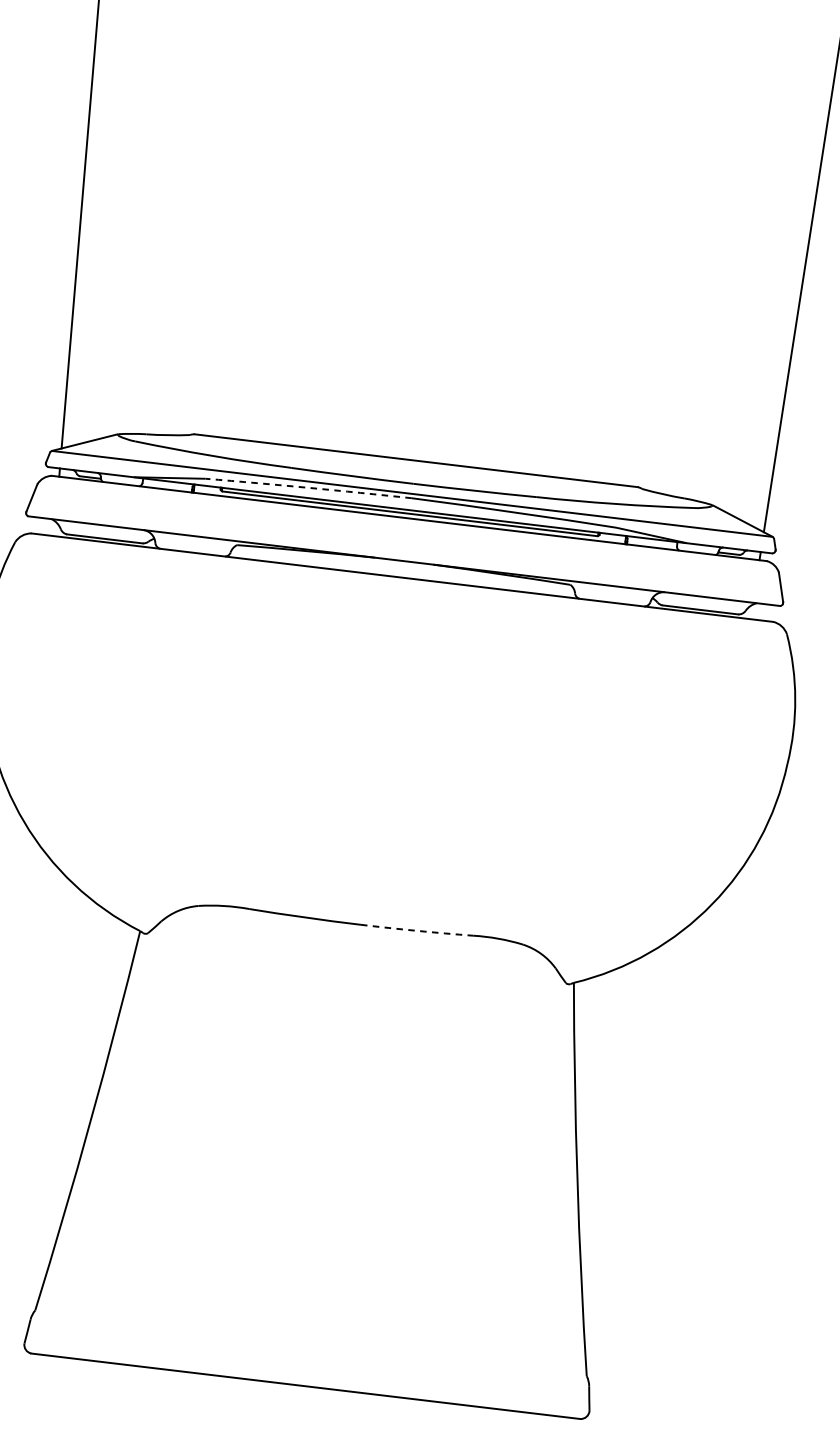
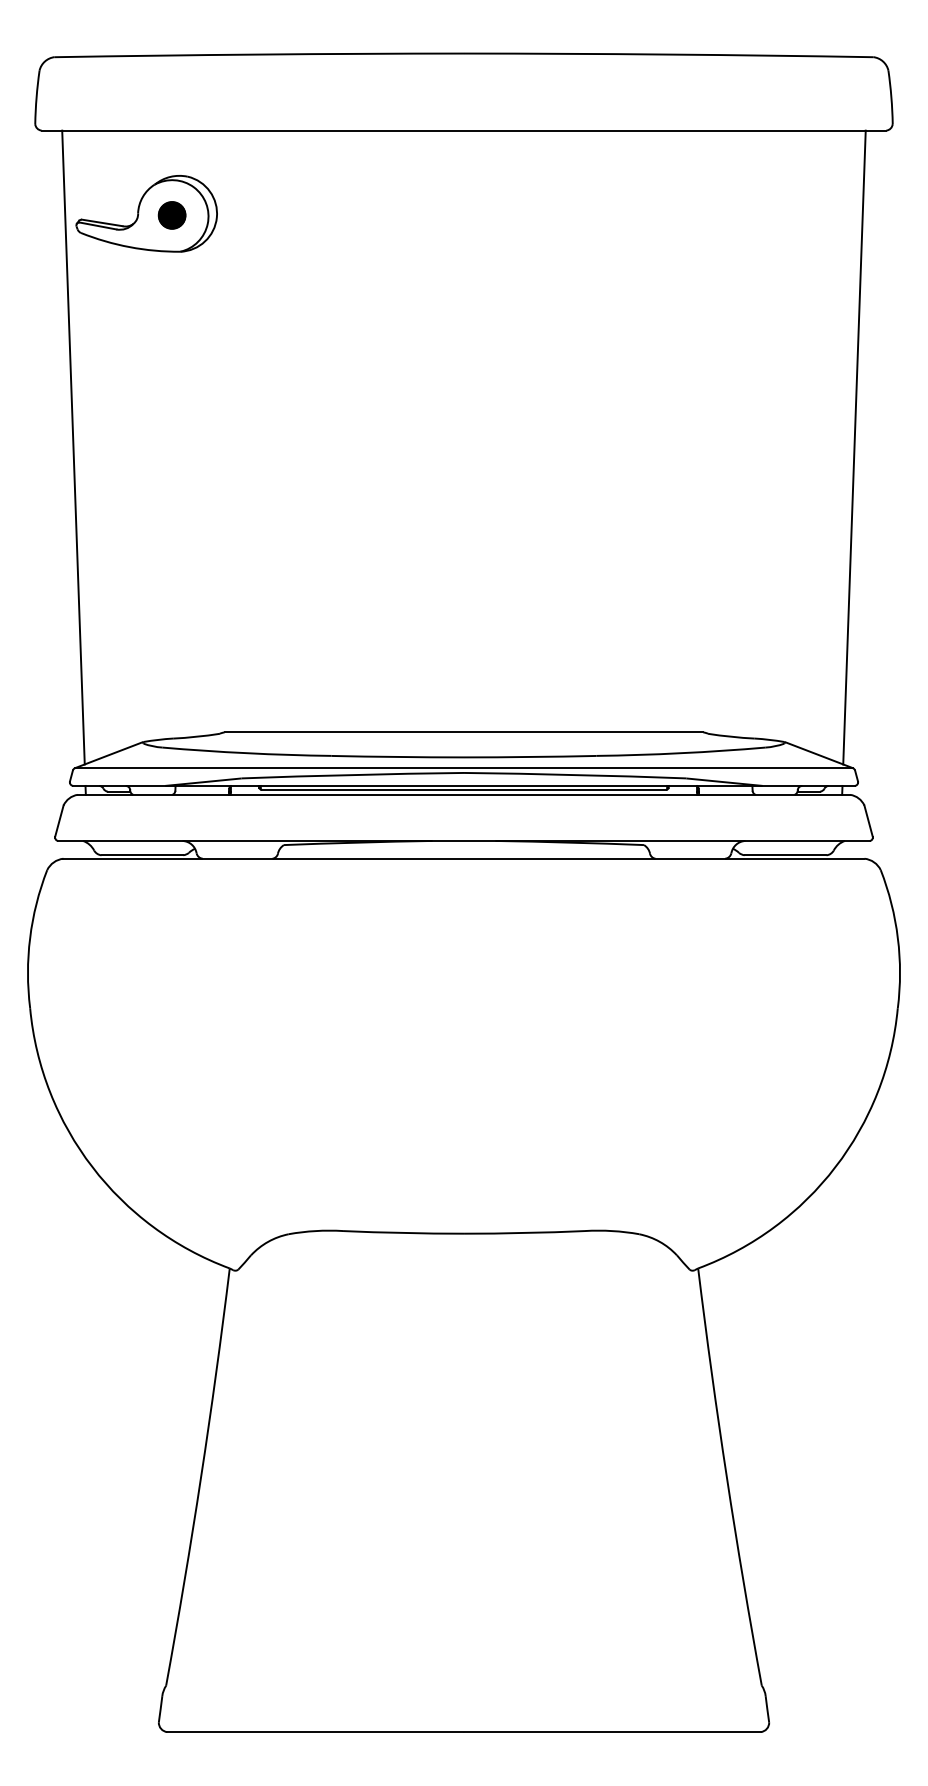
arc: (308, 488) -> (352, 775), dashed -> solid
arc: (416, 931) -> (524, 1233), dashed -> solid

